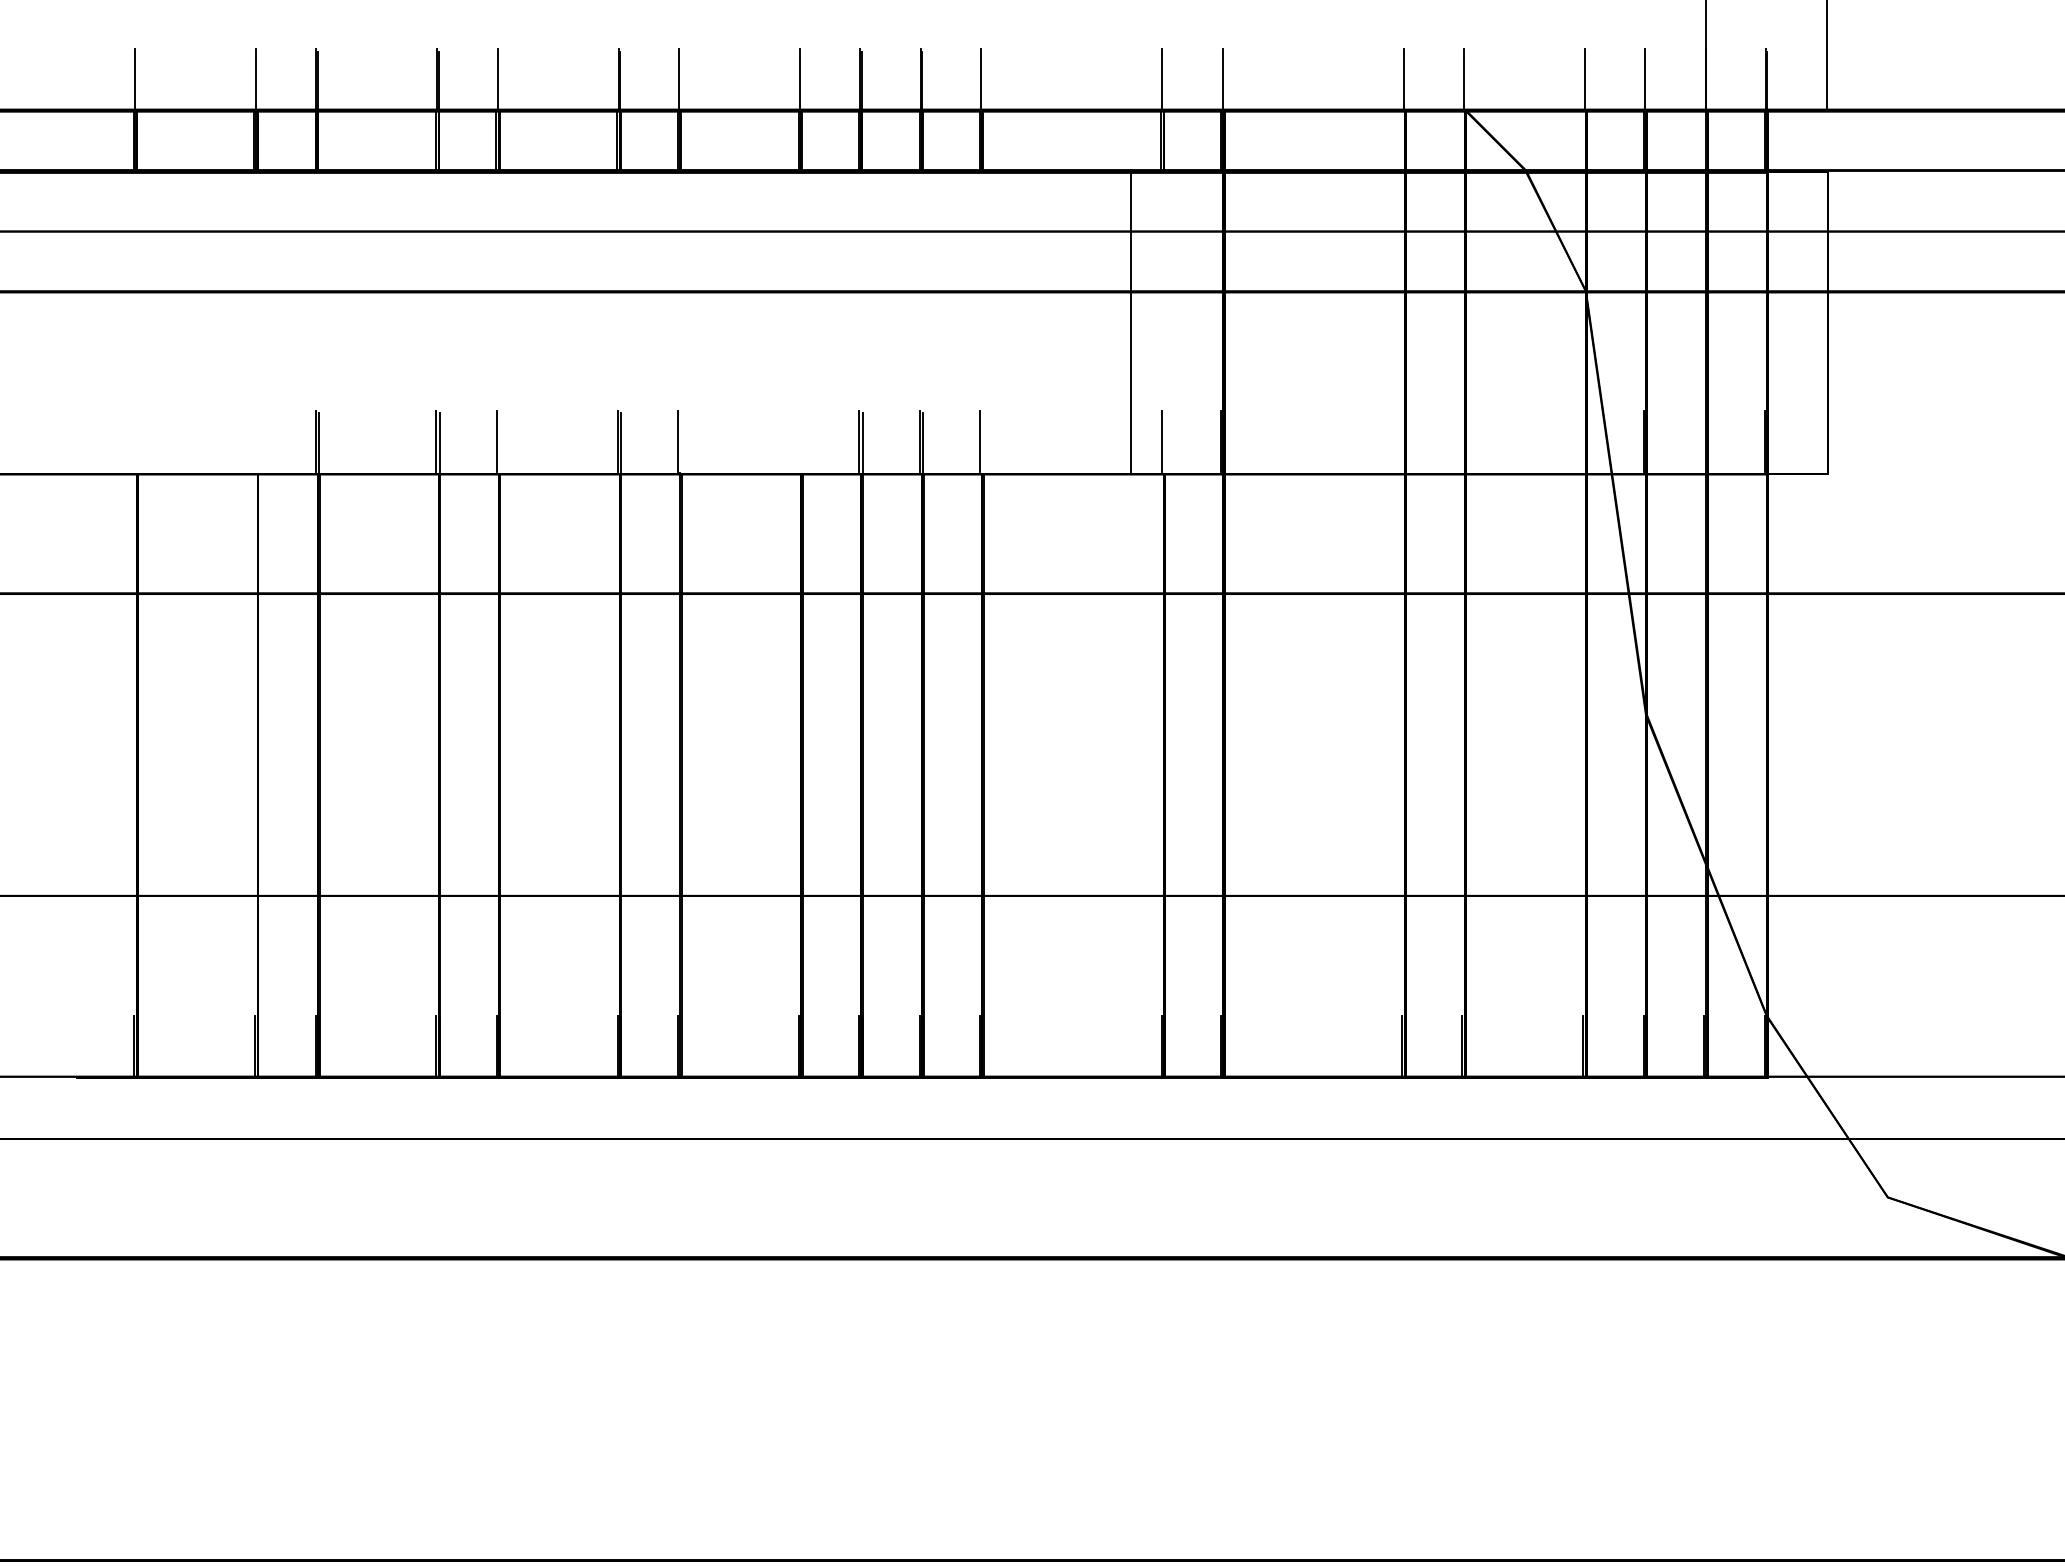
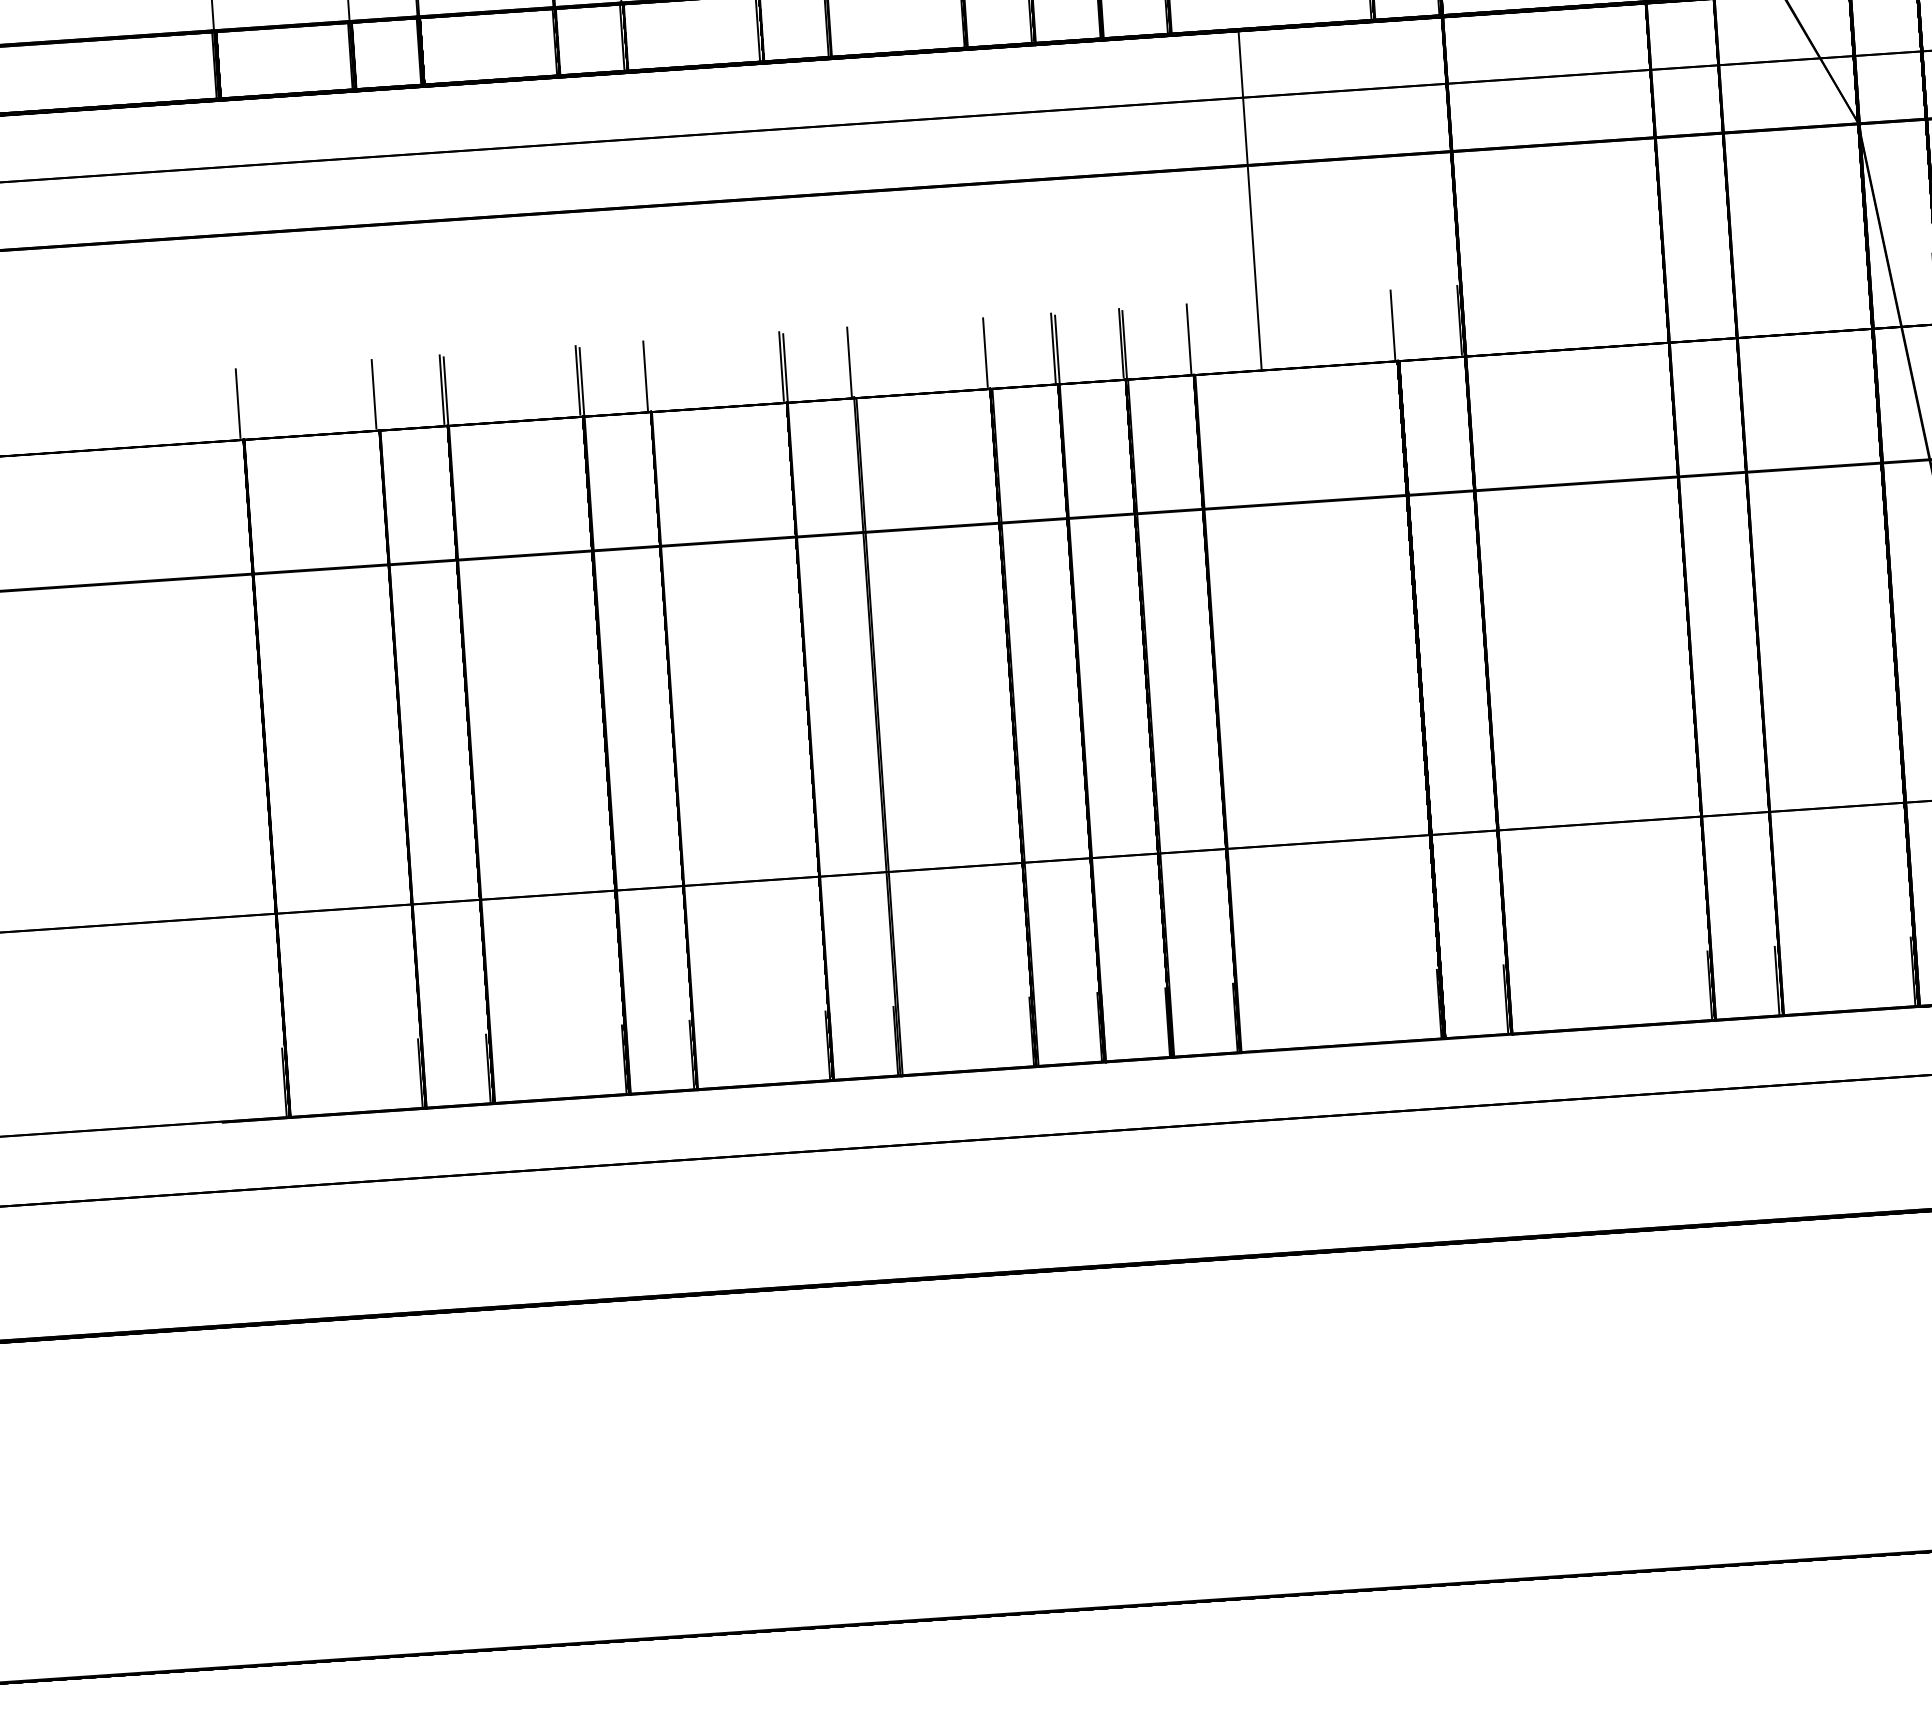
line: (1130, 321) -> (1249, 198), moved
line: (134, 441) -> (238, 403), added
line: (255, 441) -> (374, 393), added
line: (799, 441) -> (985, 352), added

